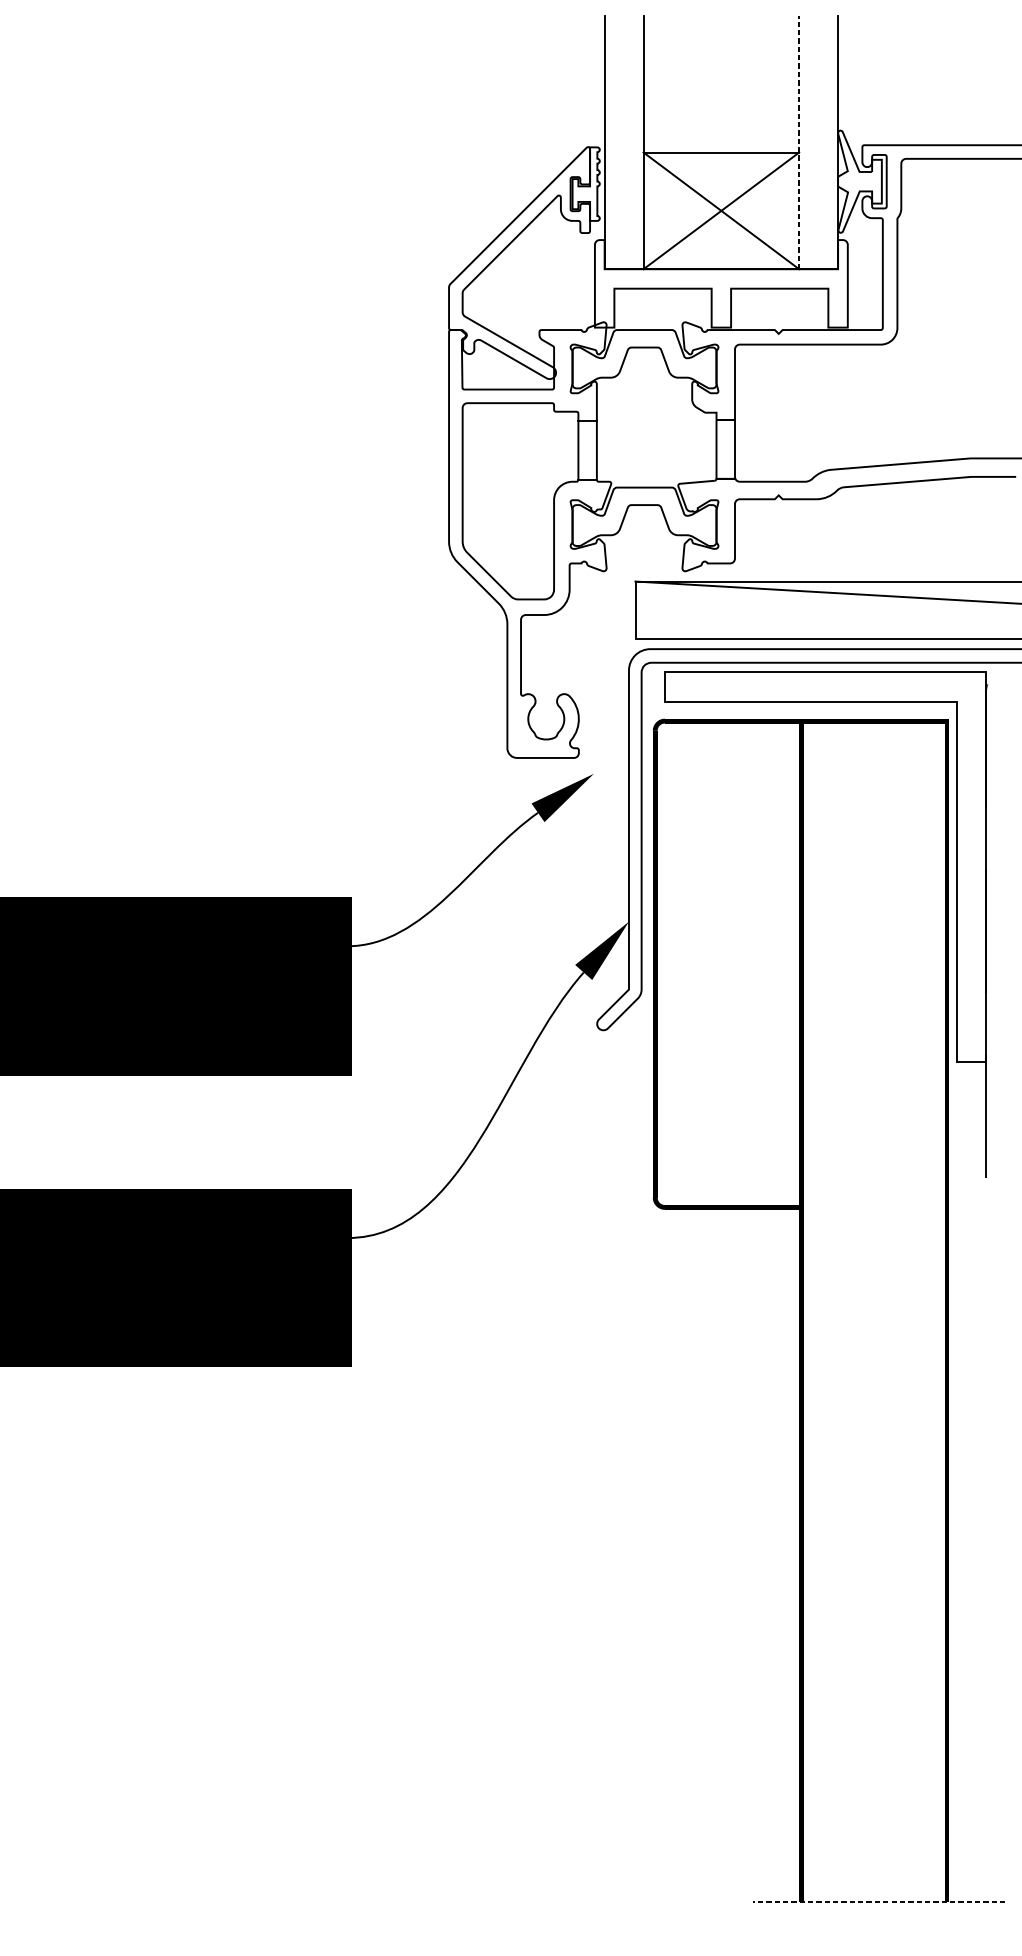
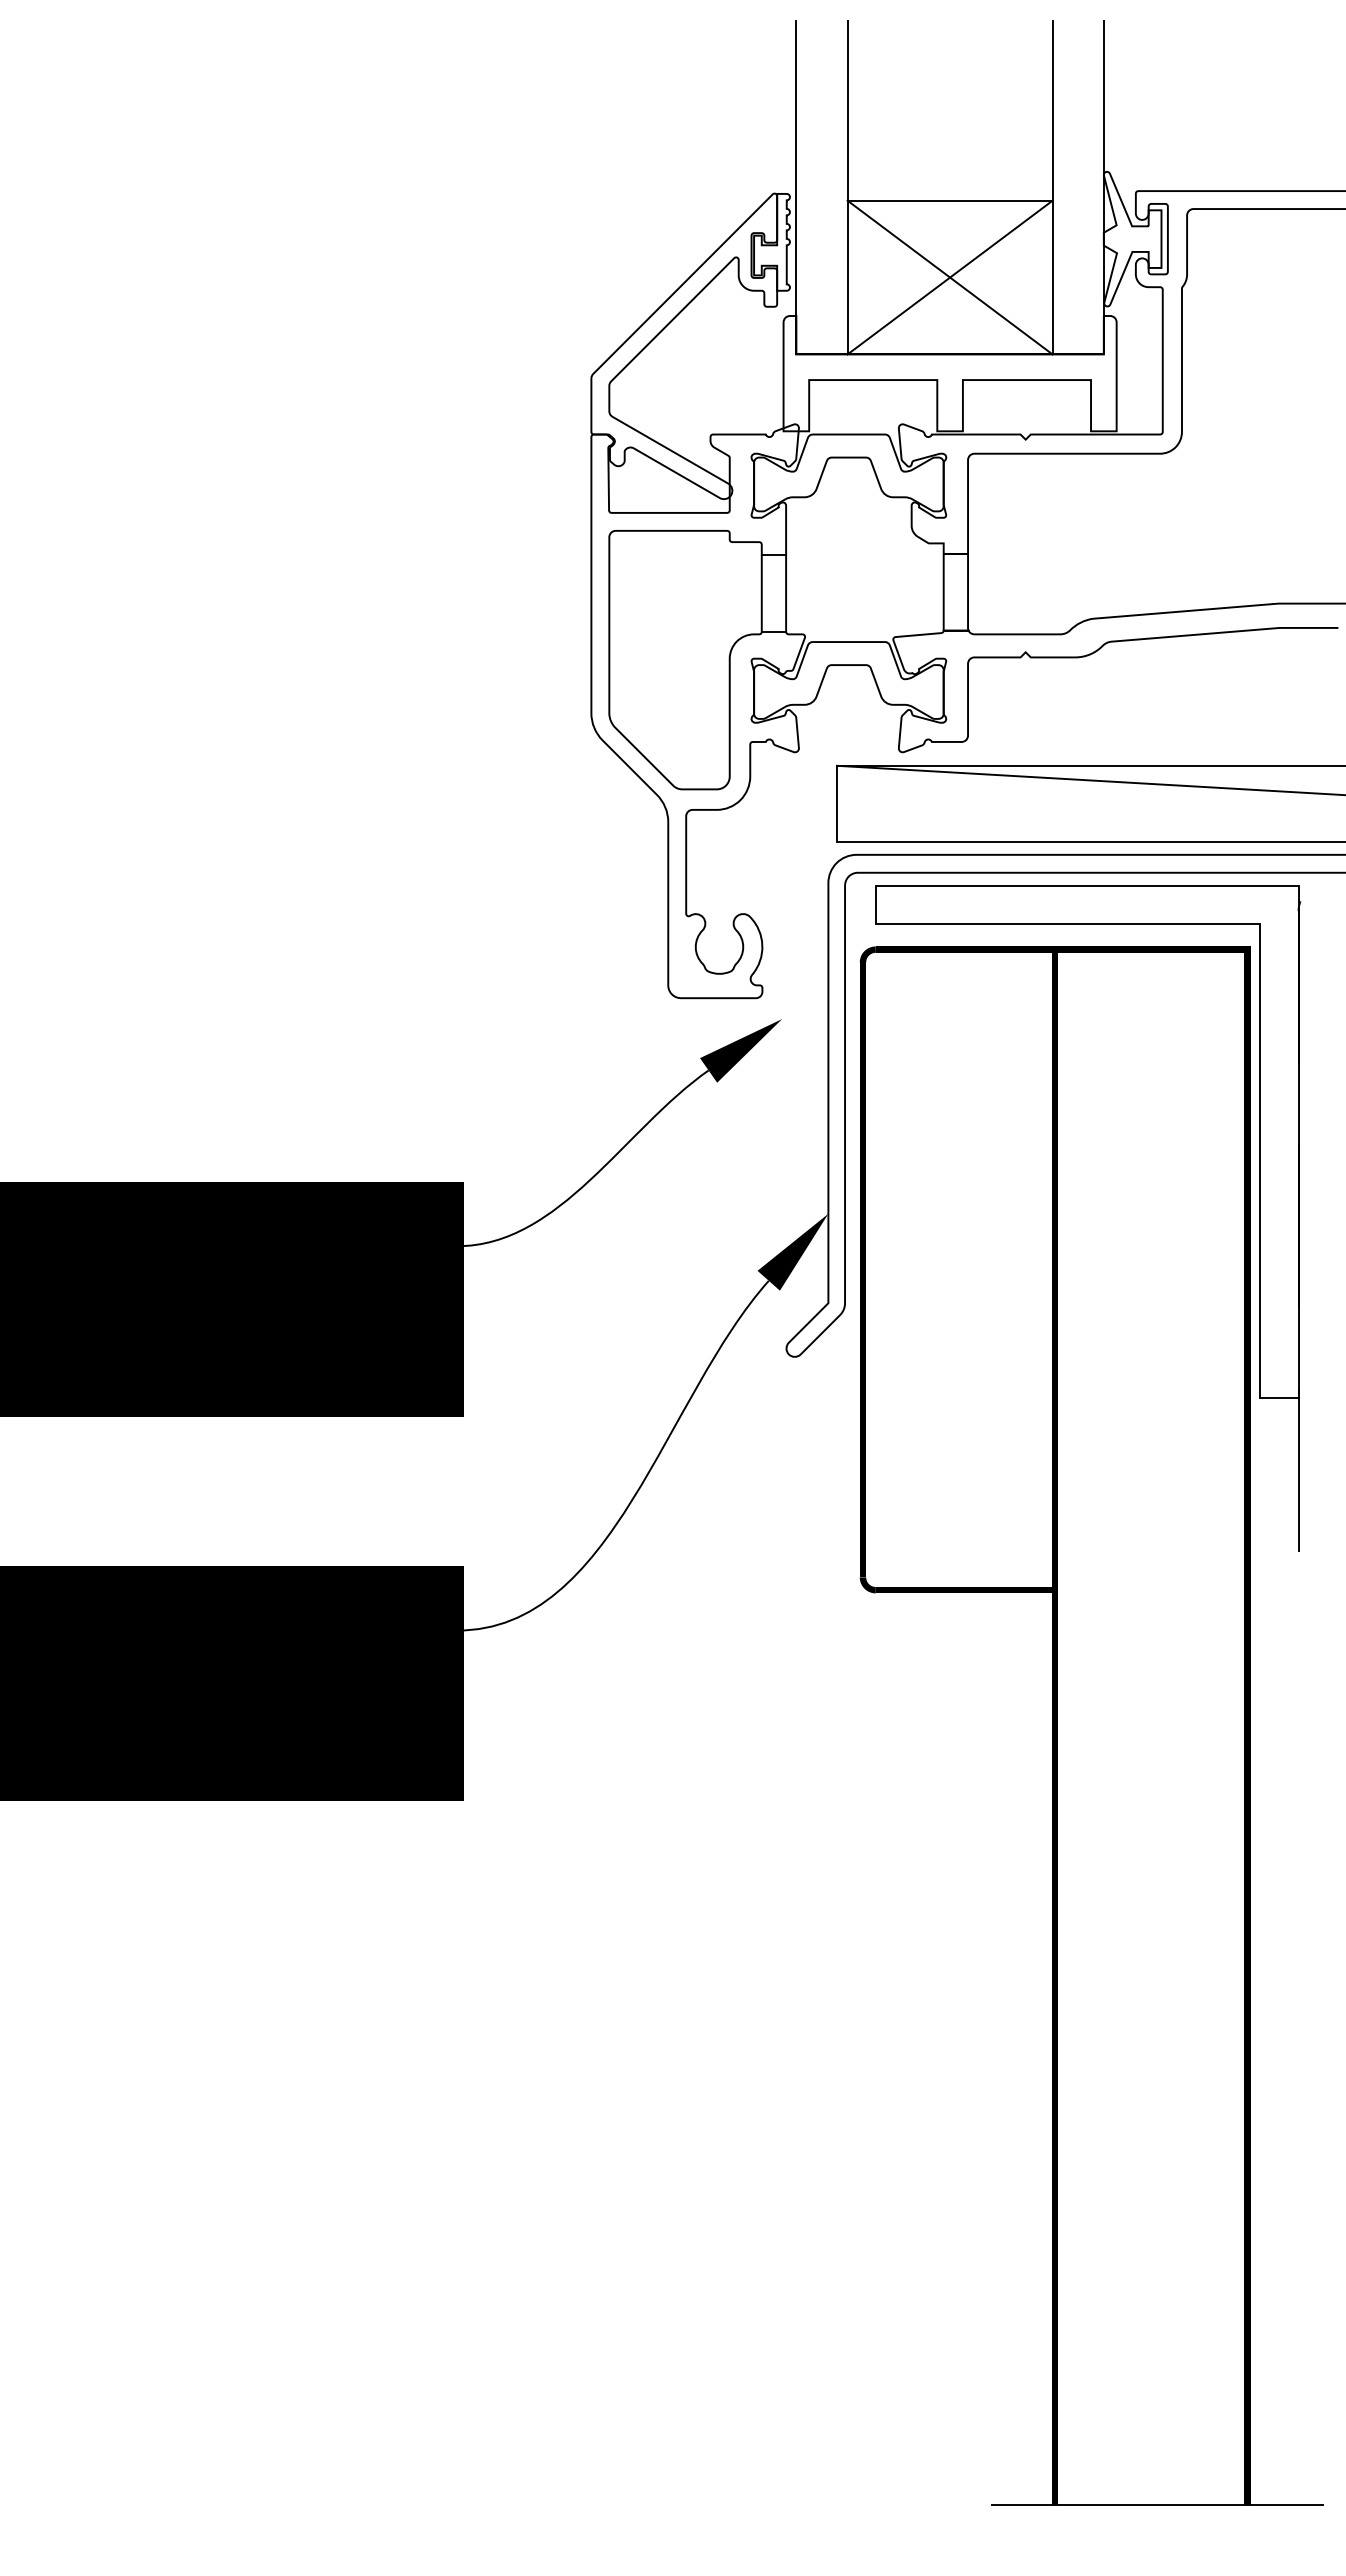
line: (799, 142) -> (1052, 187), dashed -> solid
line: (878, 1902) -> (1157, 2505), dashed -> solid

